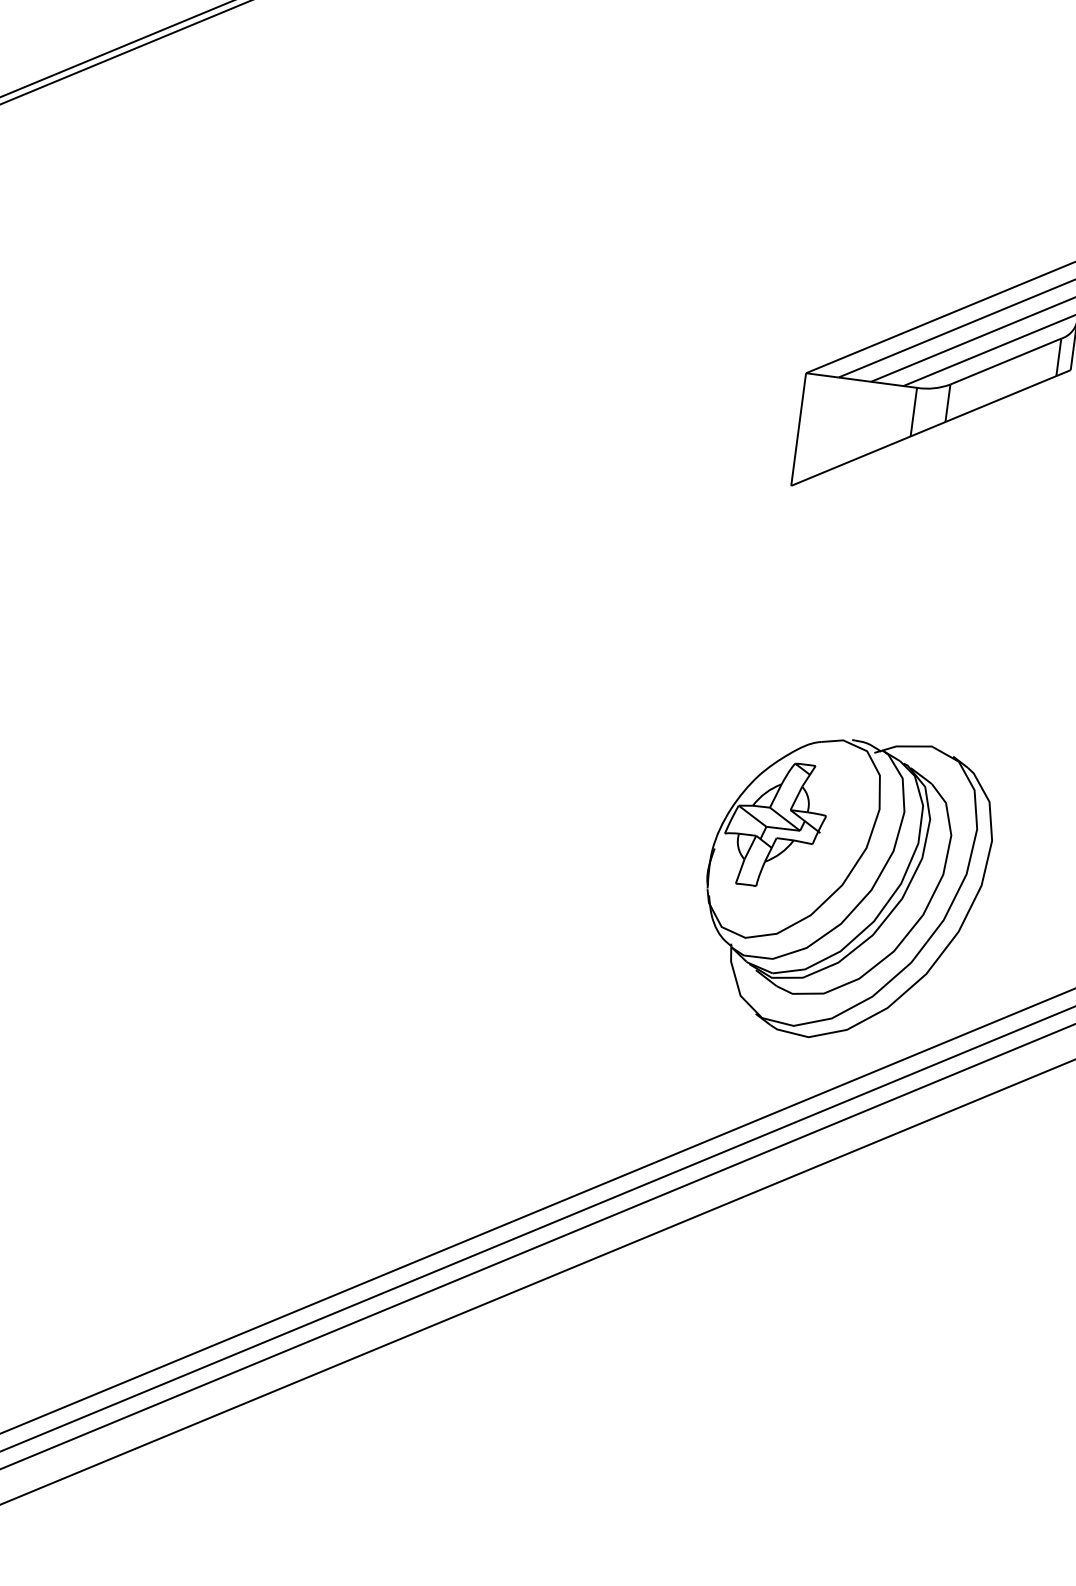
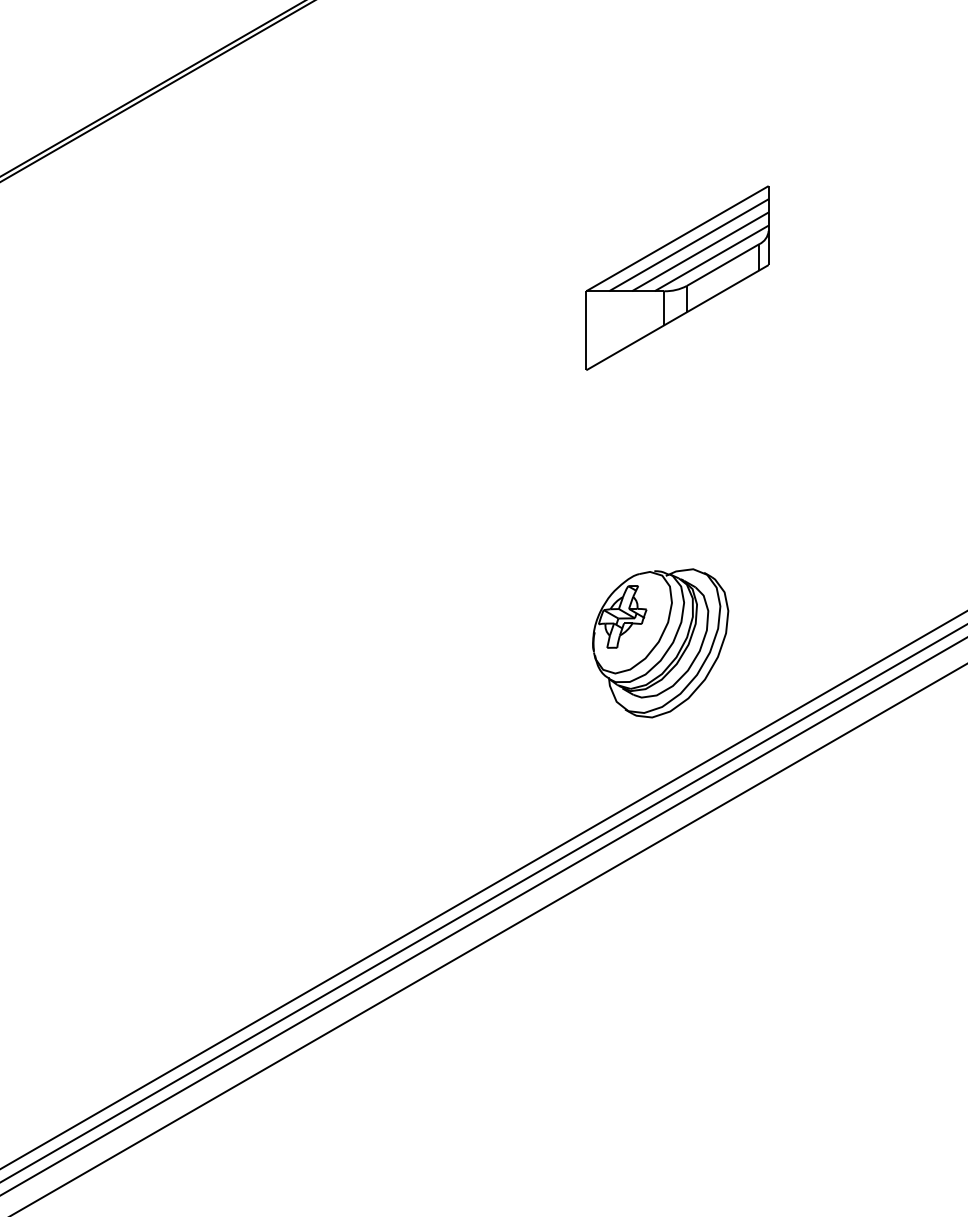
part: (845, 888) -> (660, 643), size x0.7

